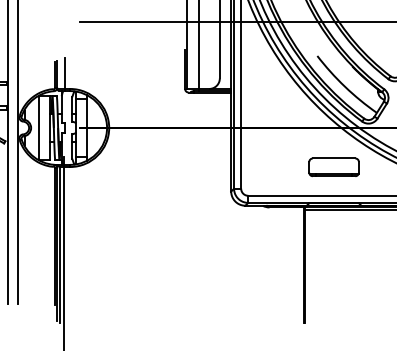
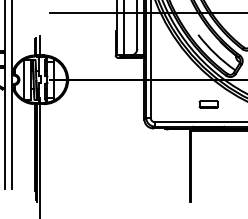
part: (333, 167) -> (208, 104), size x0.6

